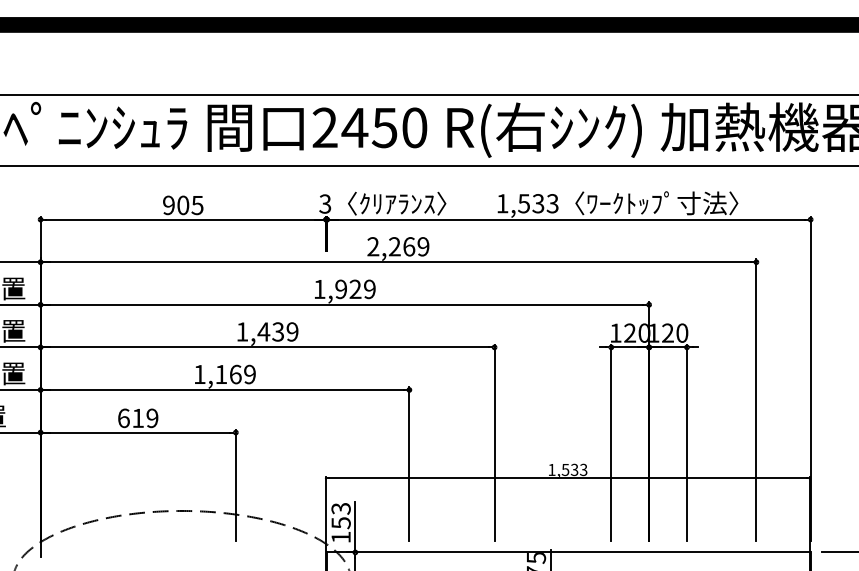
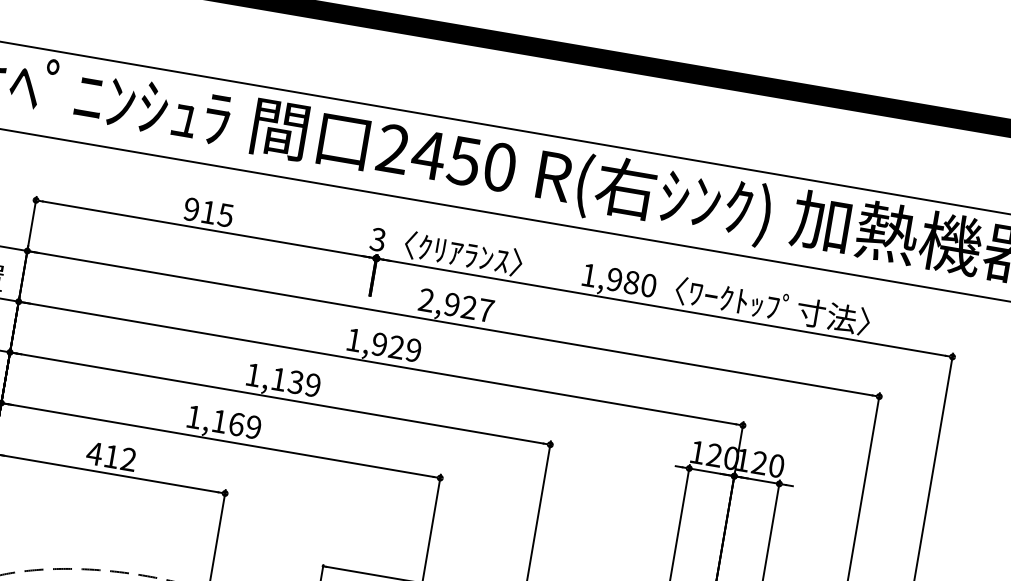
text: (538, 203) -> (631, 282), 1,533 -> 1,980
text: (183, 205) -> (208, 212), 905 -> 915
text: (409, 246) -> (469, 307), 2,269 -> 2,927
text: (263, 331) -> (278, 378), 1,439 -> 1,139
text: (137, 418) -> (110, 456), 619 -> 412

